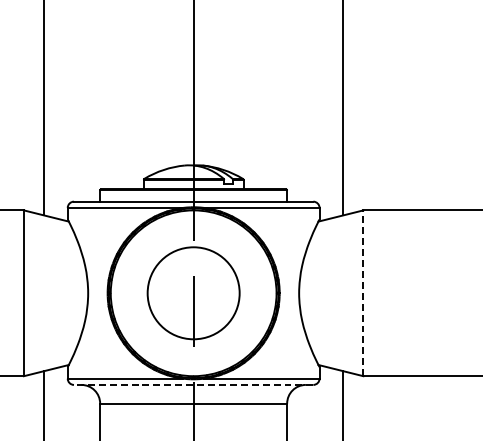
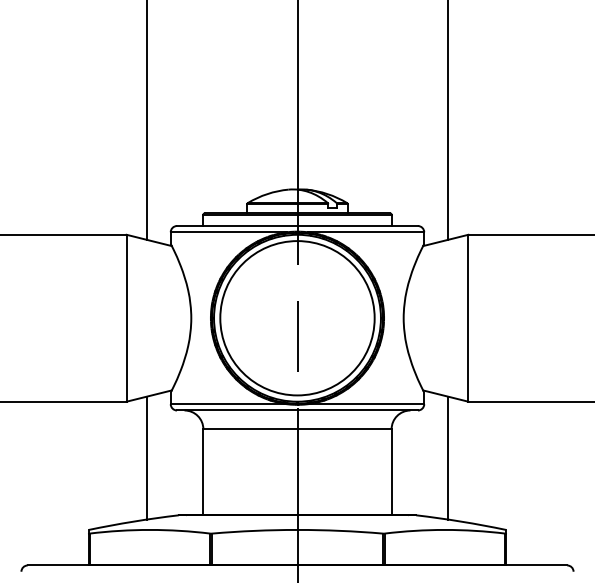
line: (363, 292) -> (468, 317), dashed -> solid
circle: (193, 293) -> (297, 318), size x1.67
line: (193, 384) -> (297, 410), dashed -> solid

